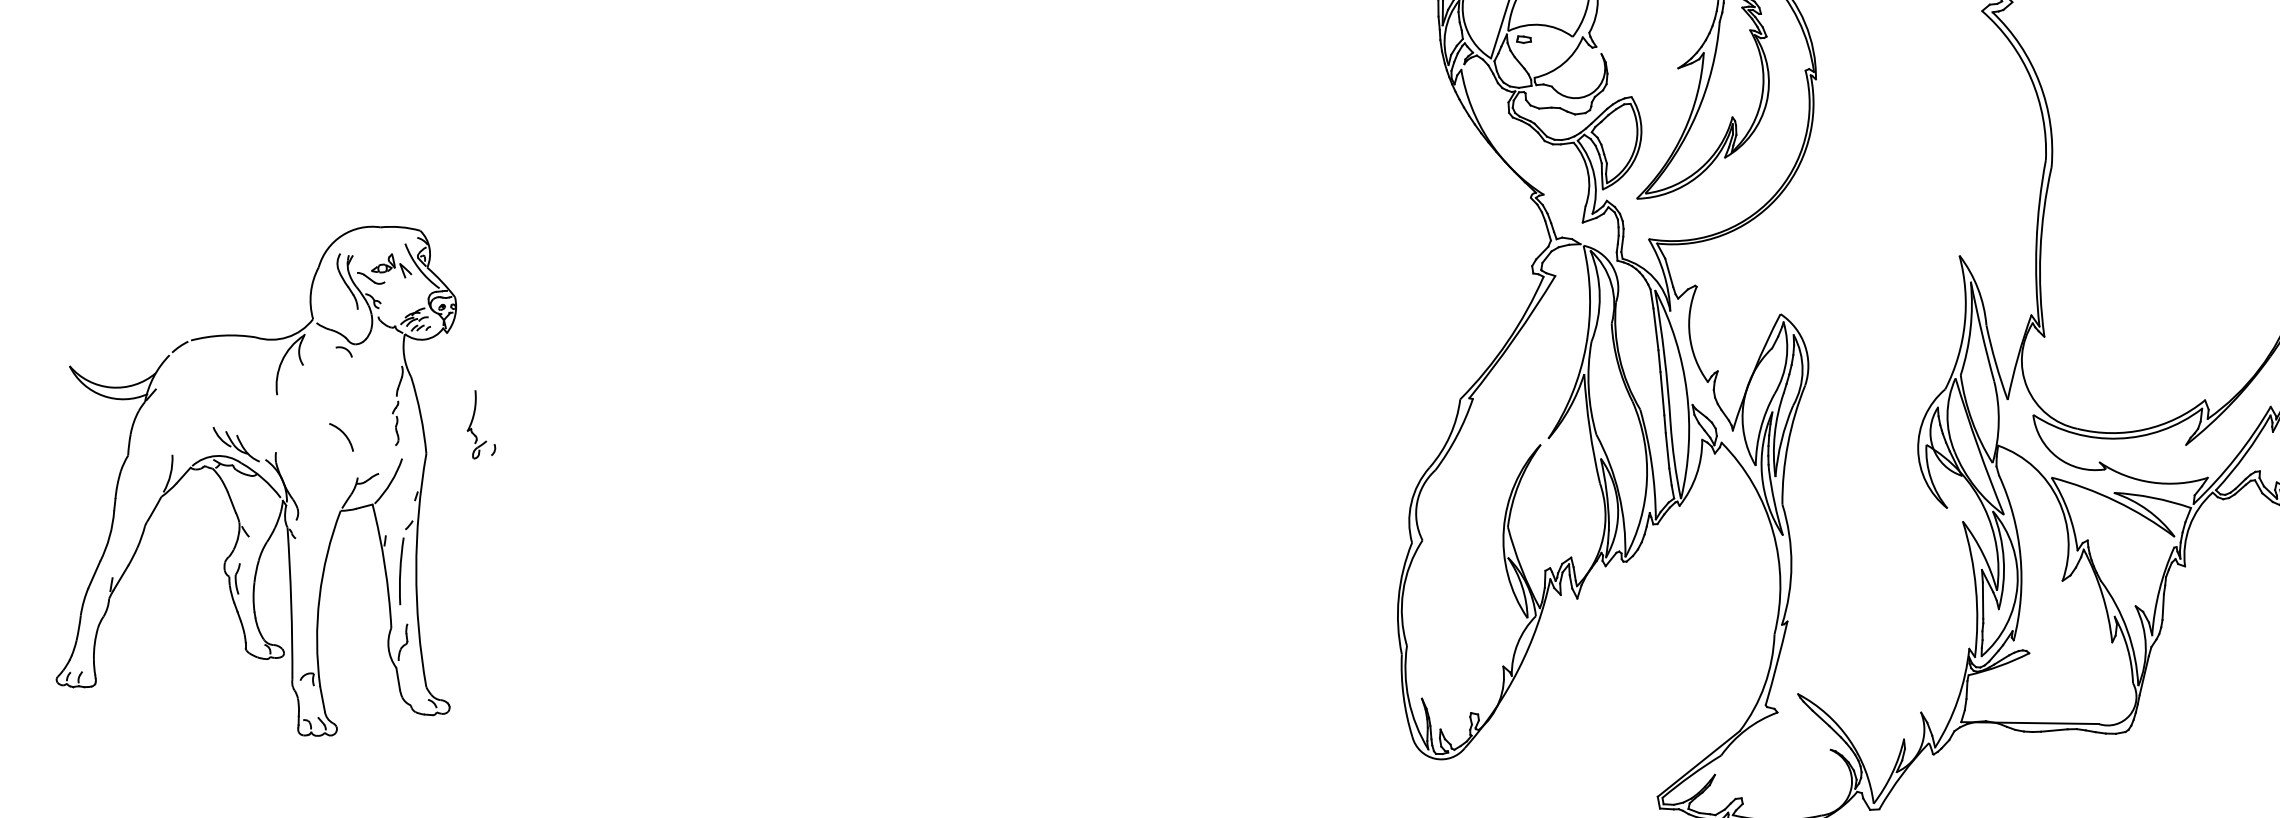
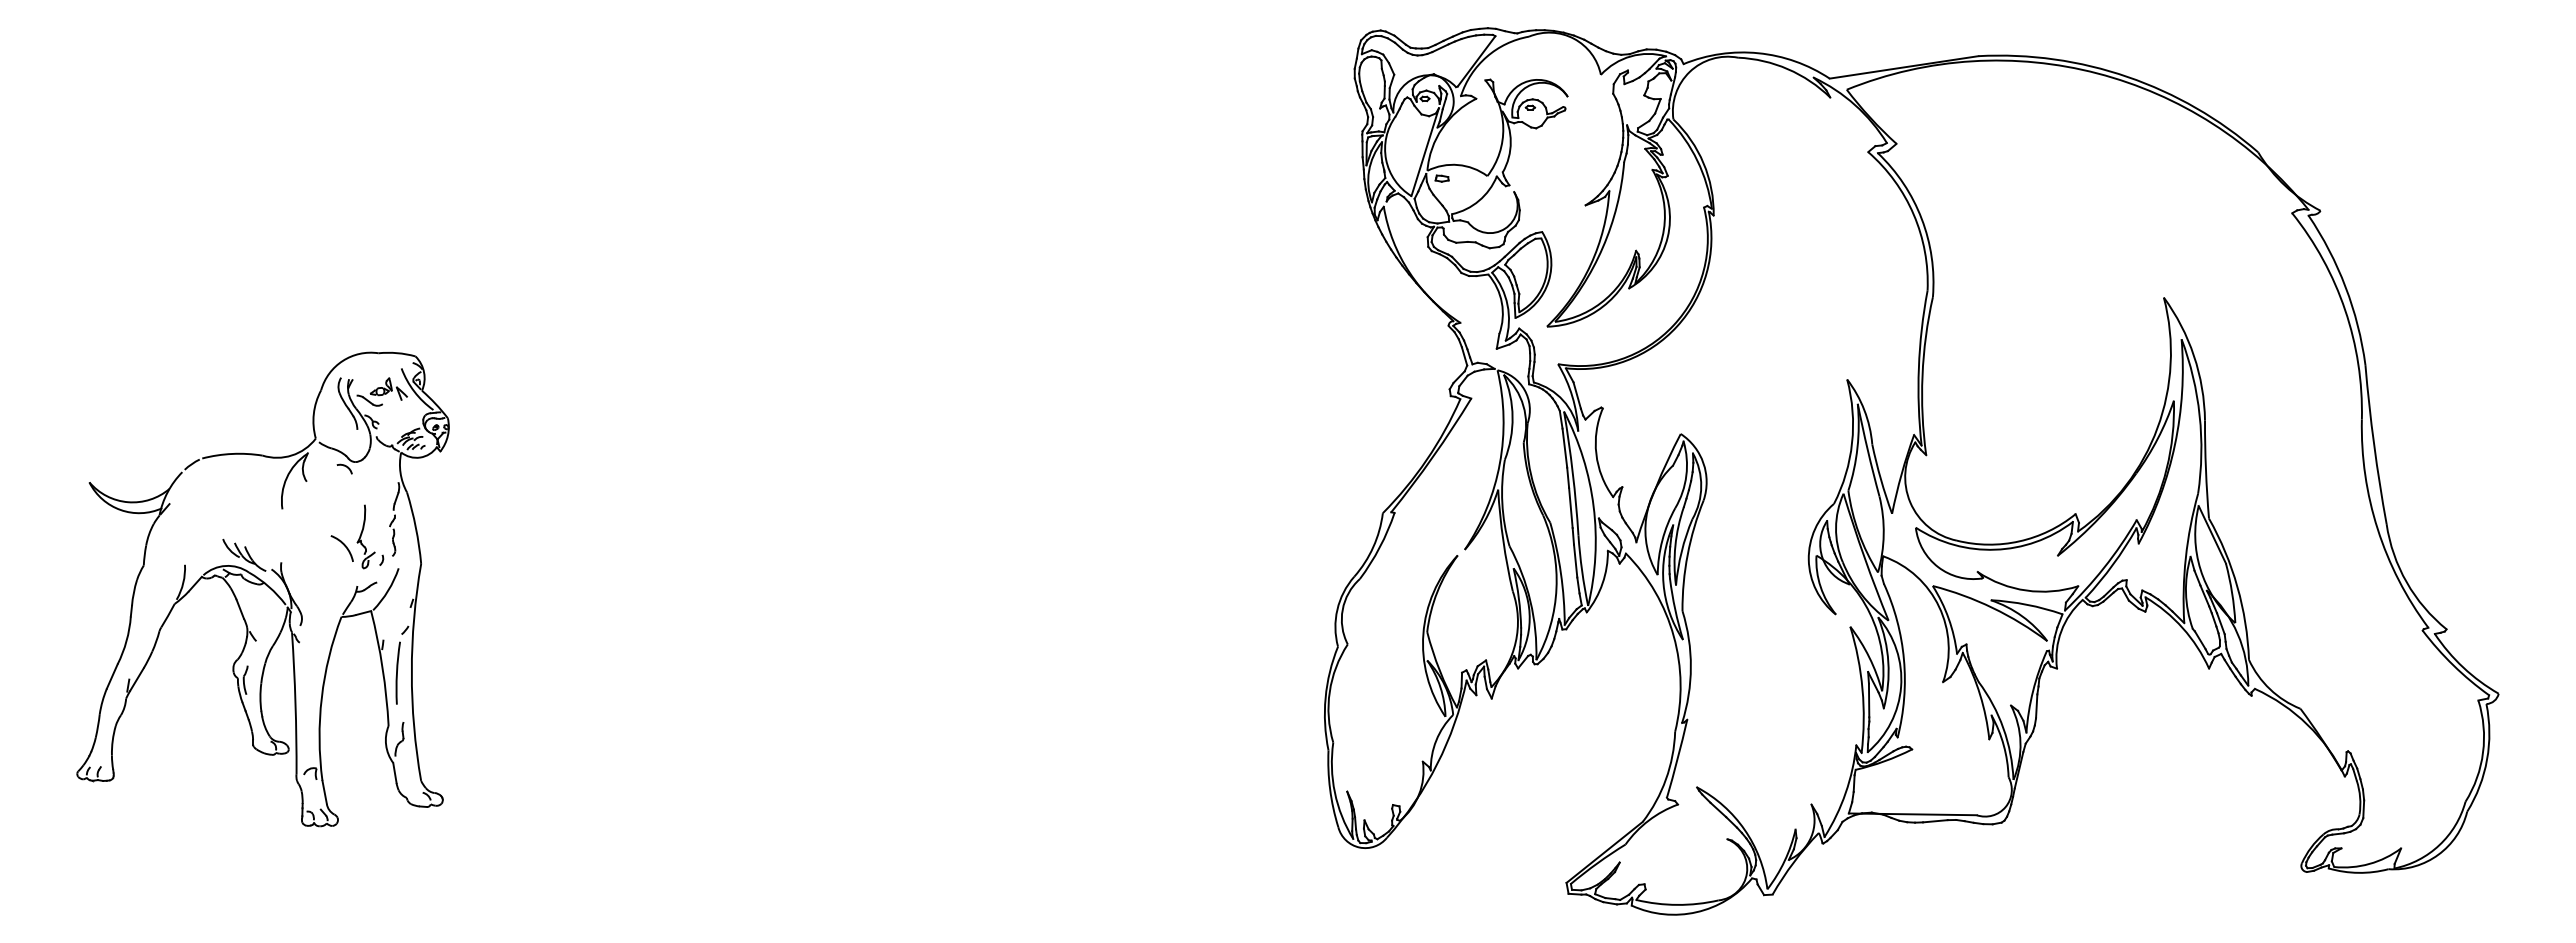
part: (472, 422) -> (362, 534), moved

